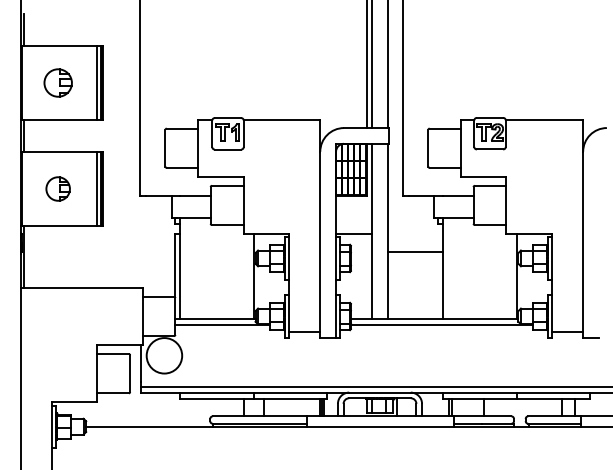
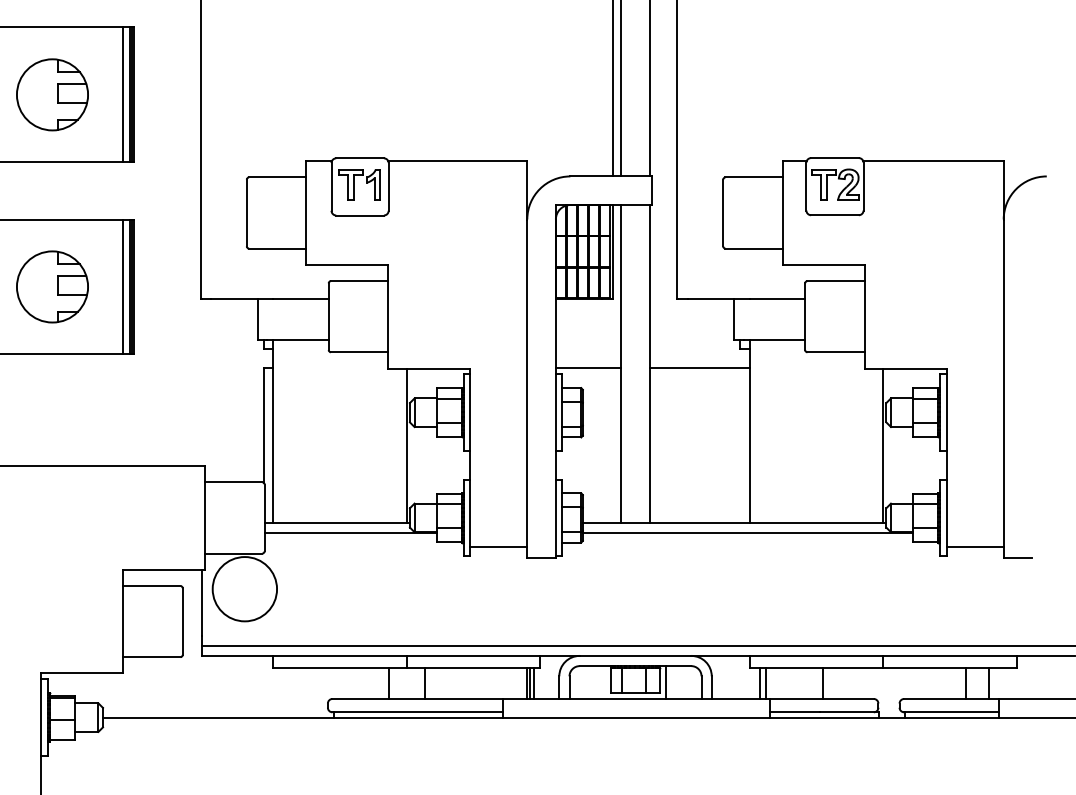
part: (57, 82) -> (51, 93), size x1.43
part: (57, 188) -> (51, 285), size x1.67
line: (415, 251) -> (699, 367), moved

